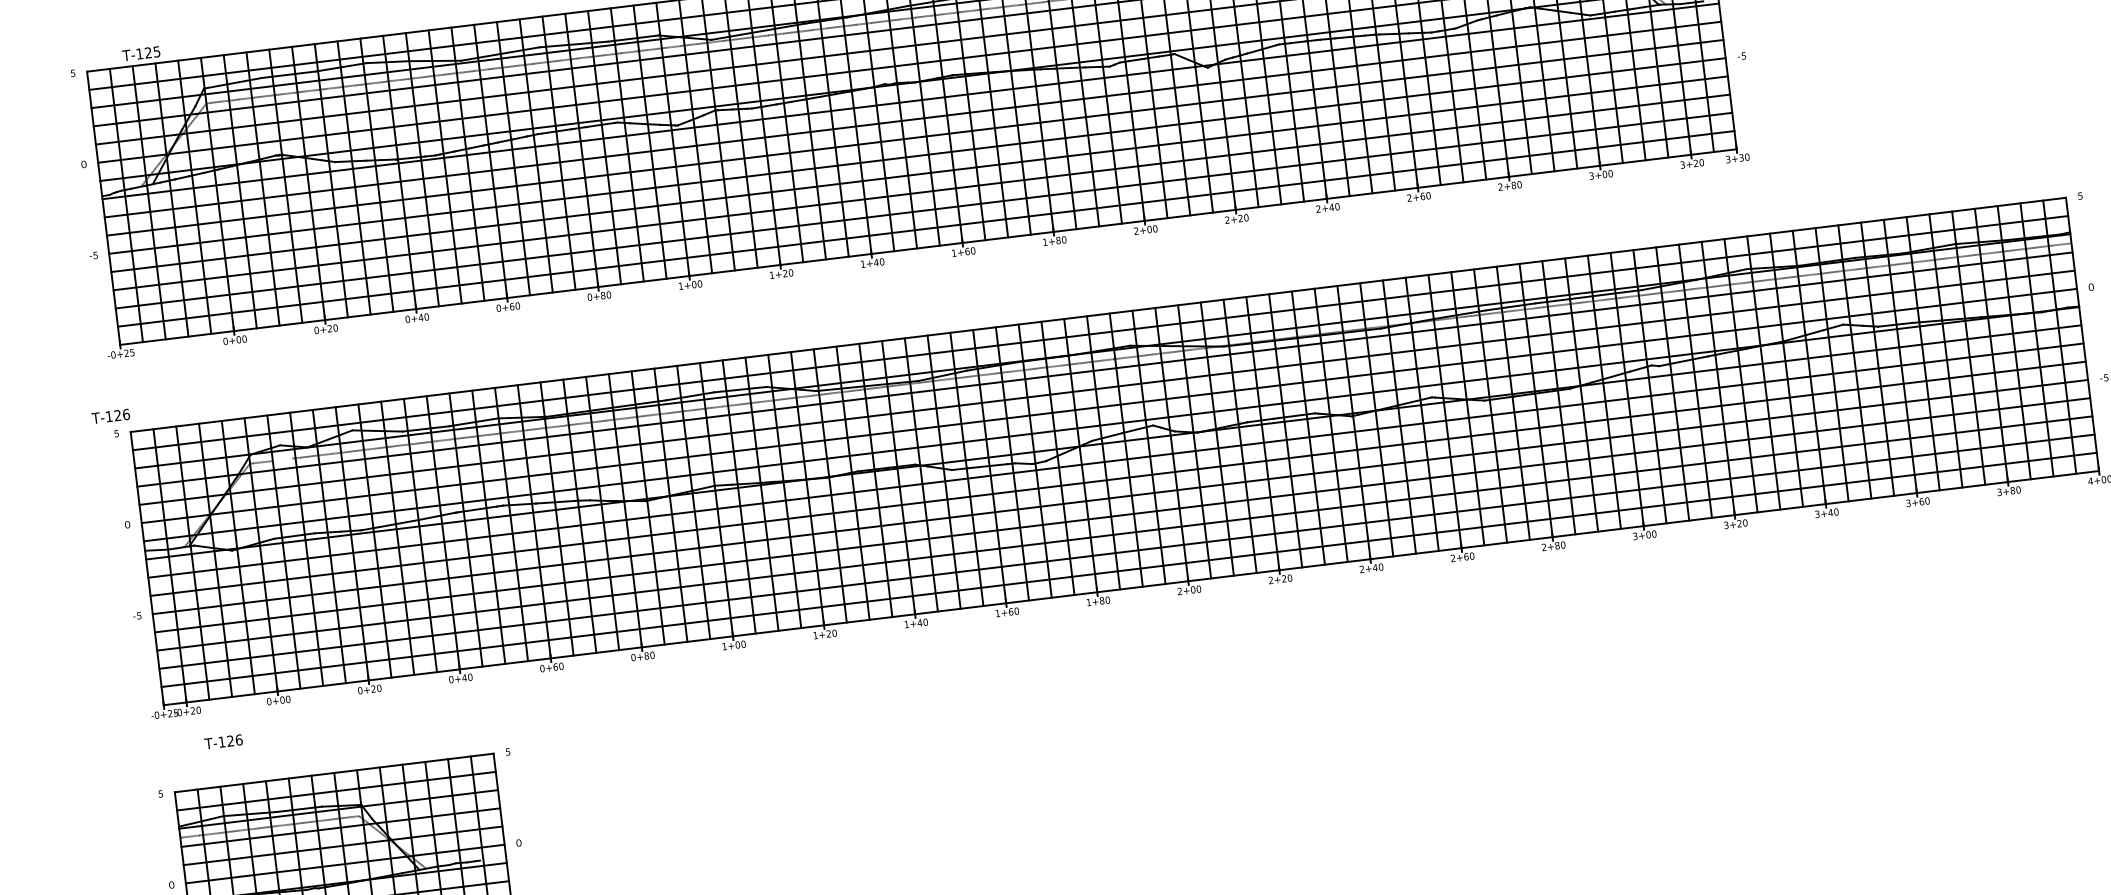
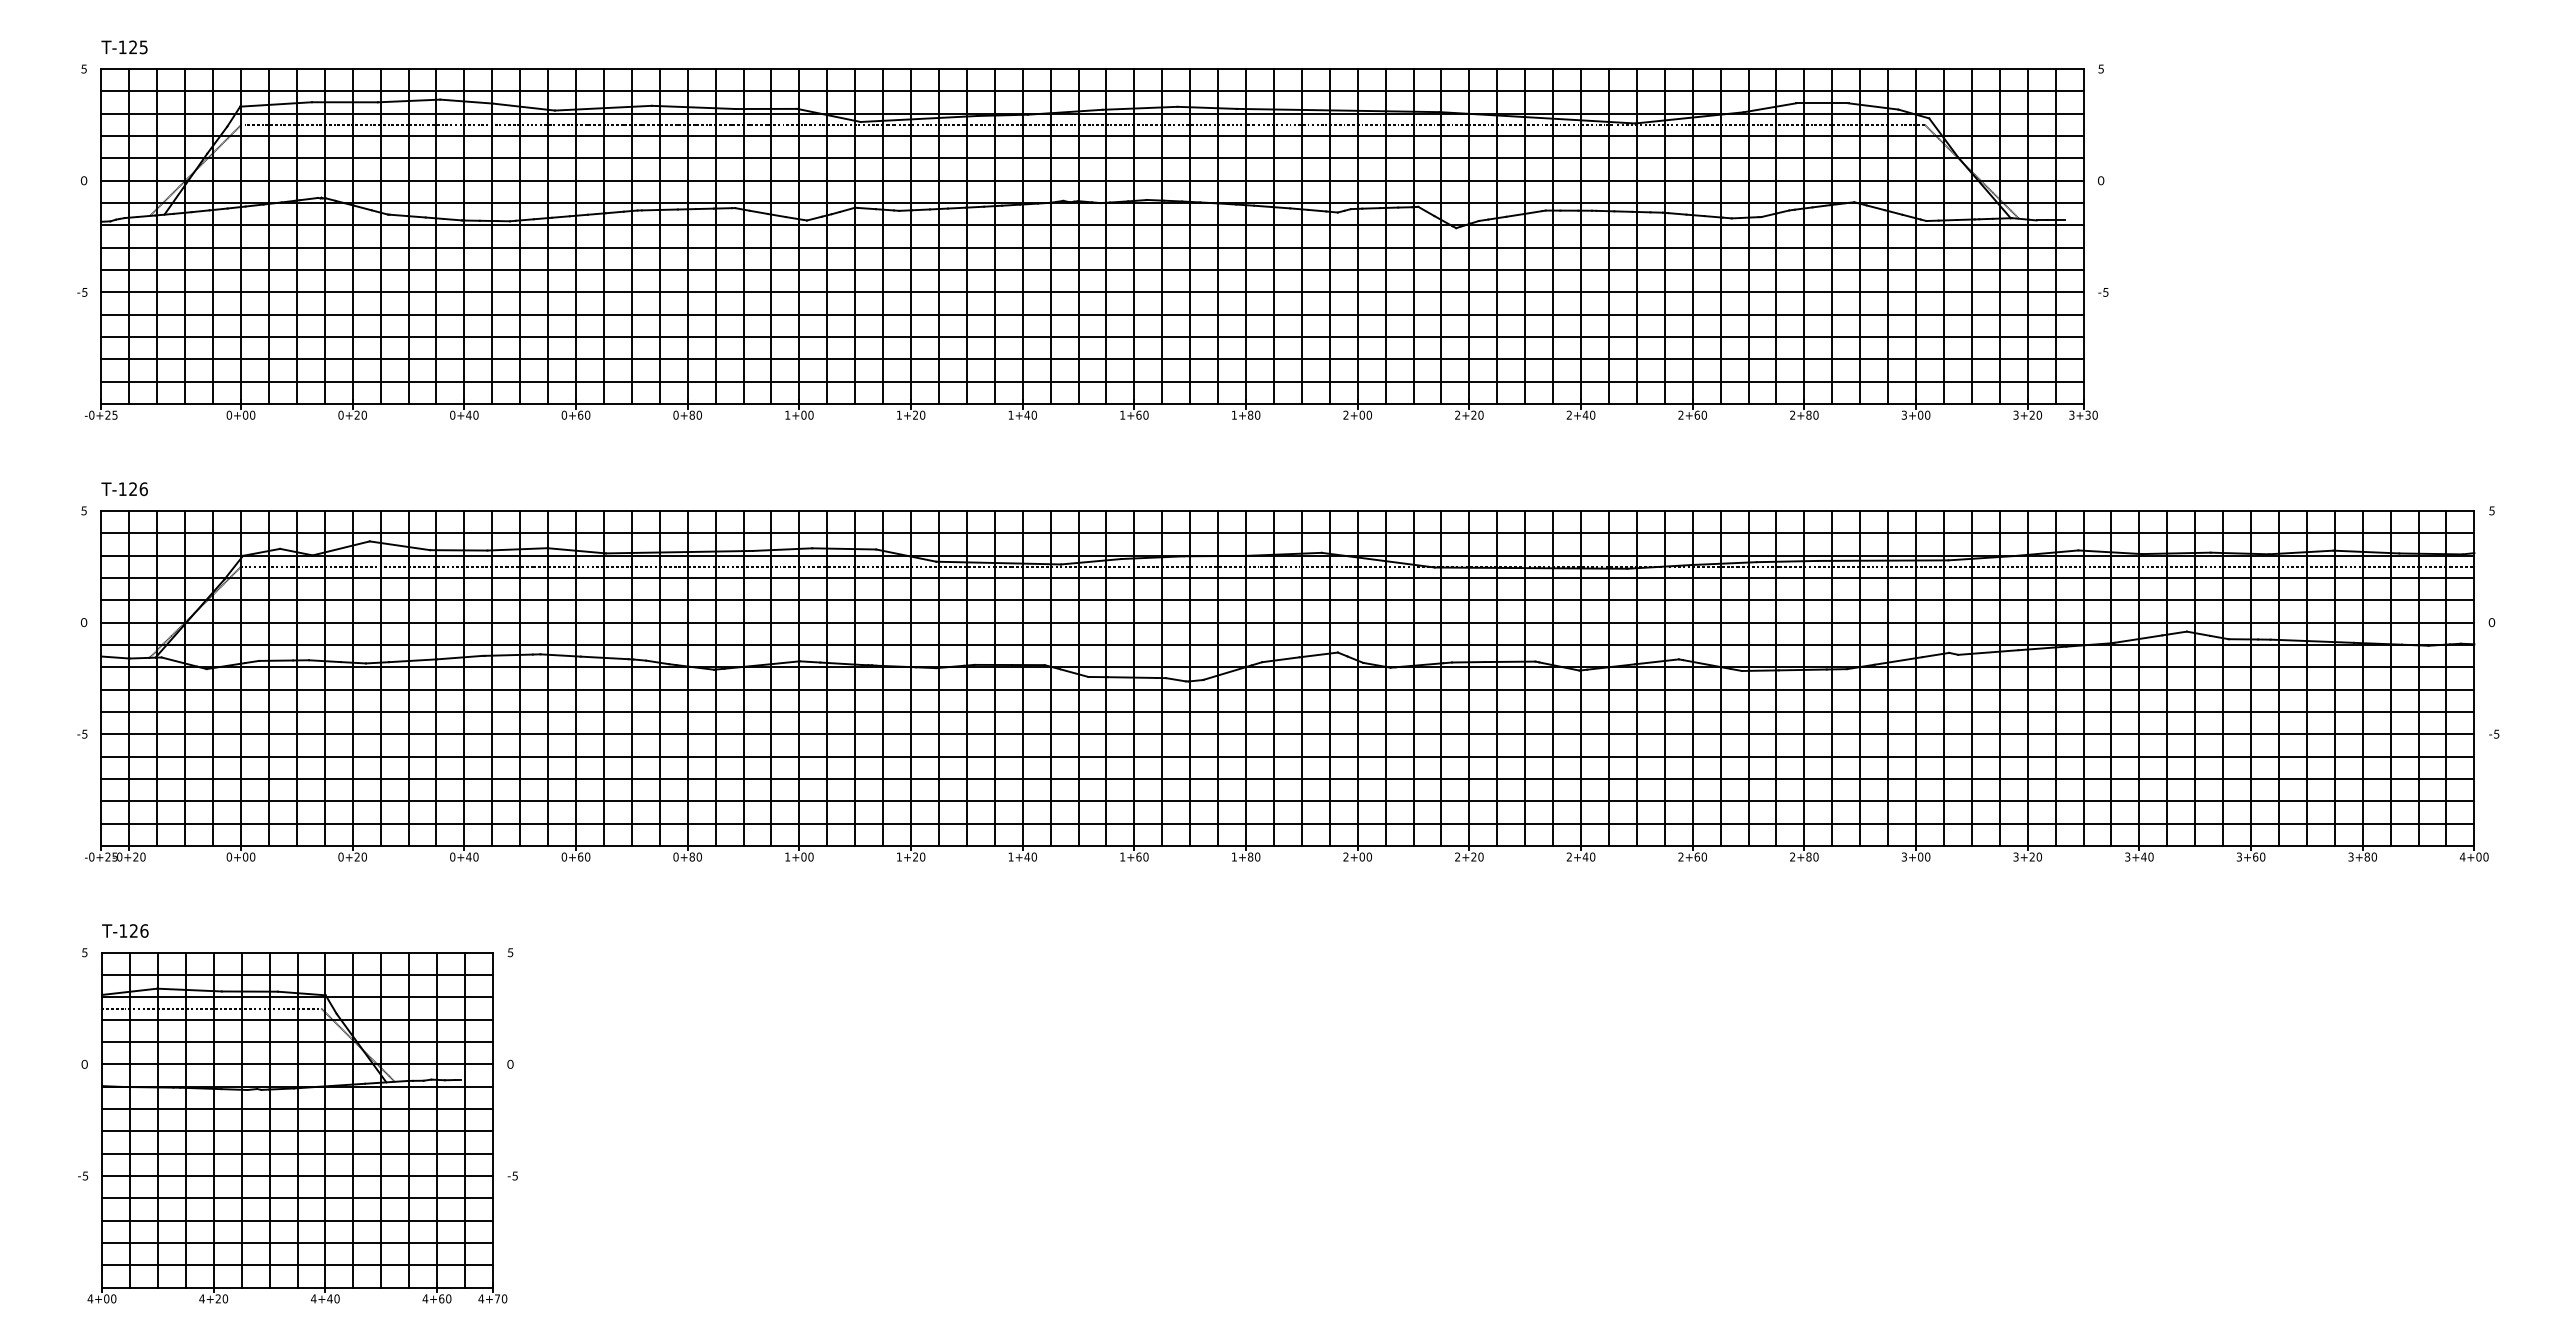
text: (141, 53) -> (124, 47), moved
text: (110, 416) -> (124, 489), moved
line: (282, 459) -> (280, 566), added
text: (223, 741) -> (125, 930), moved

